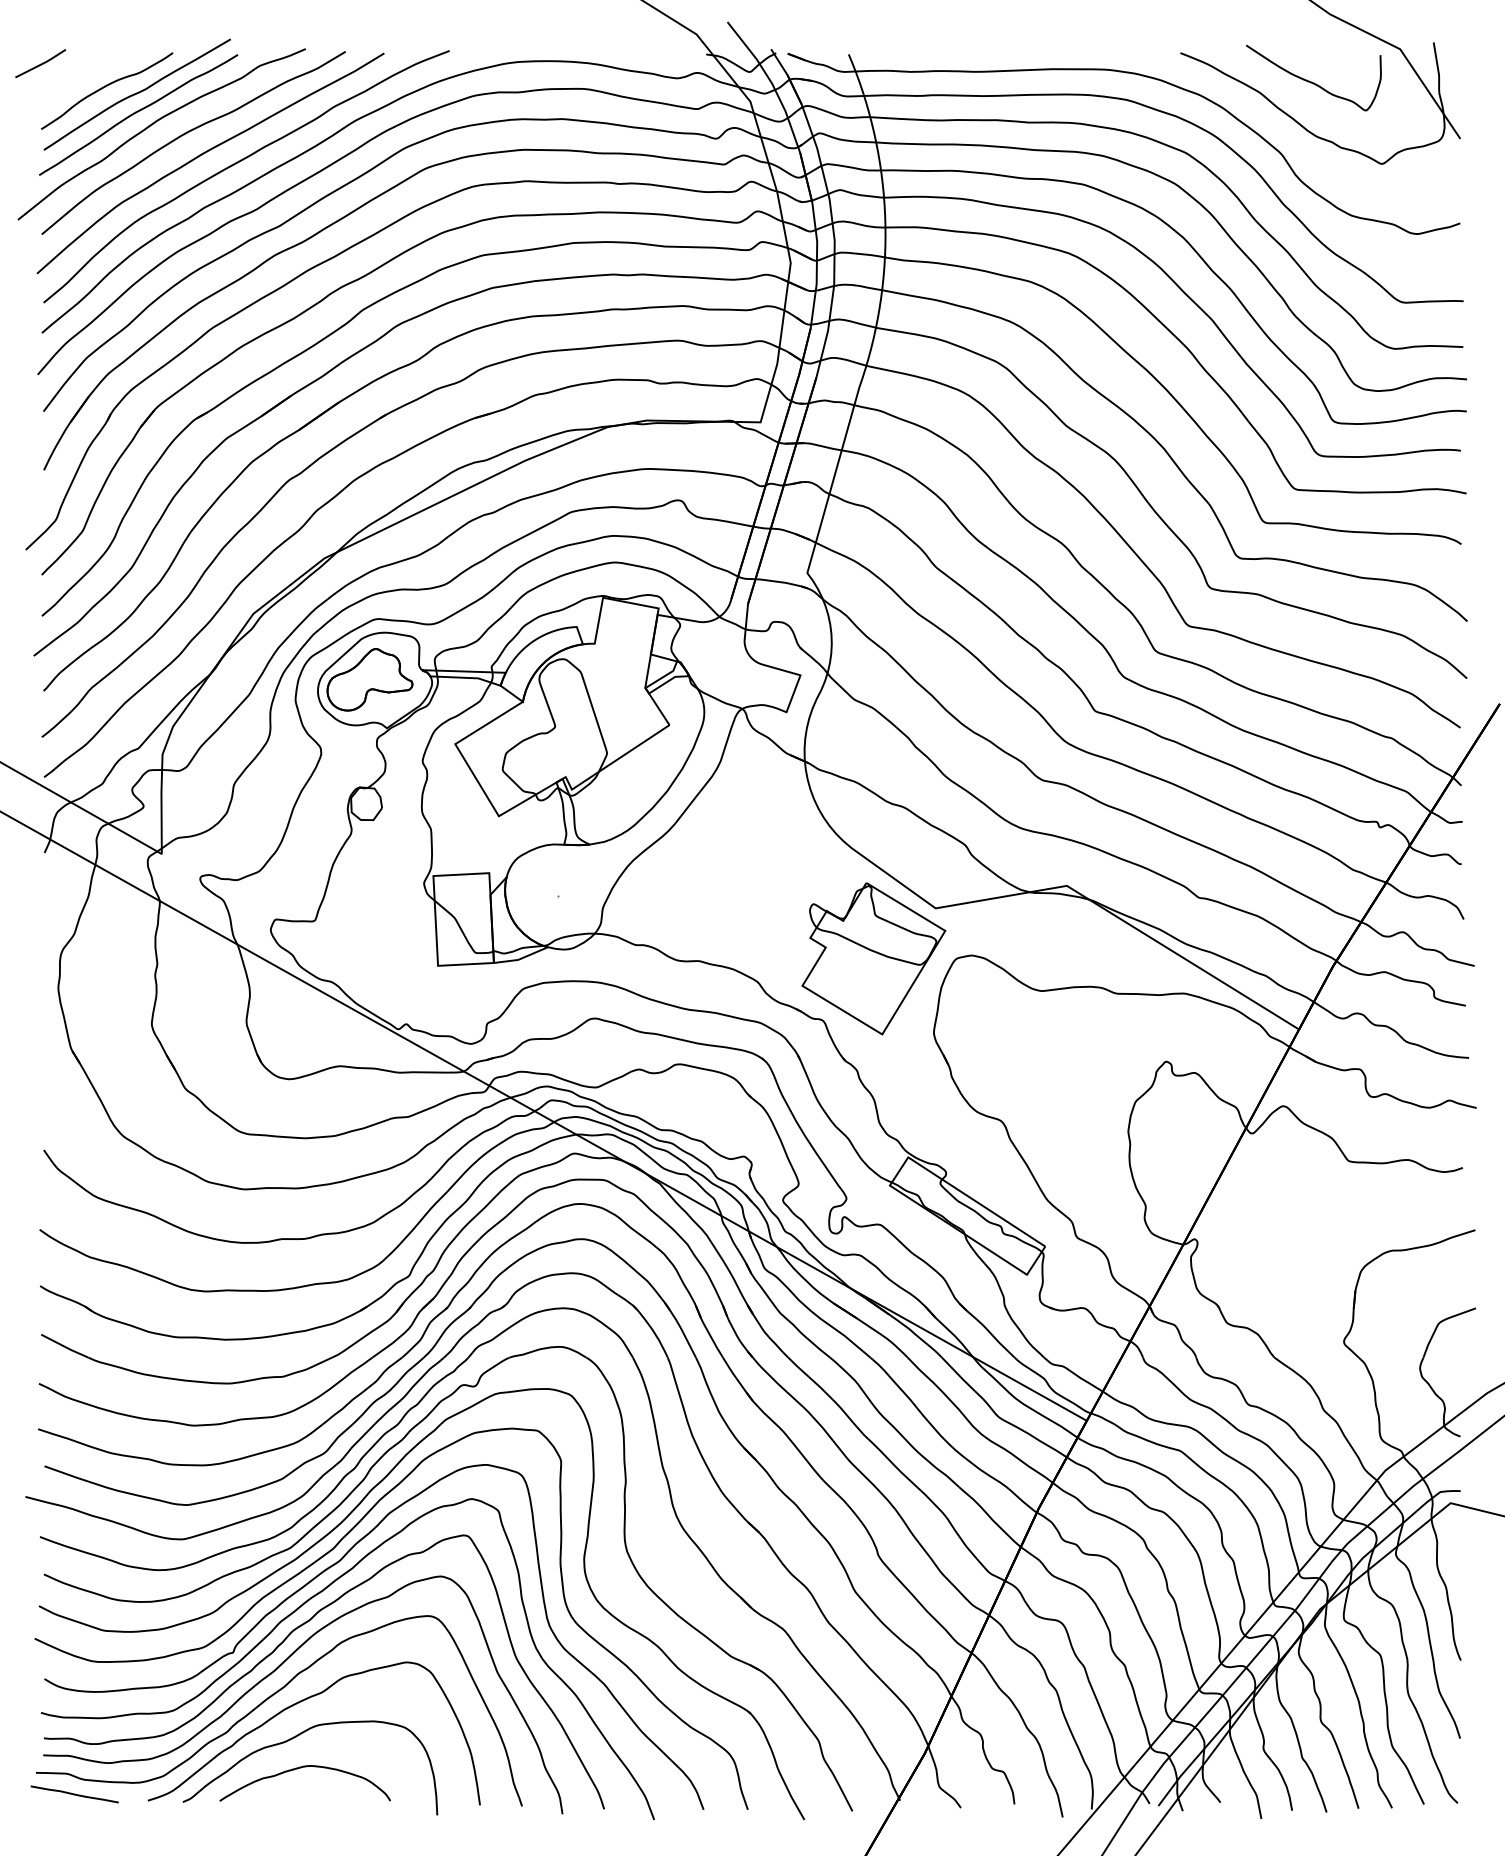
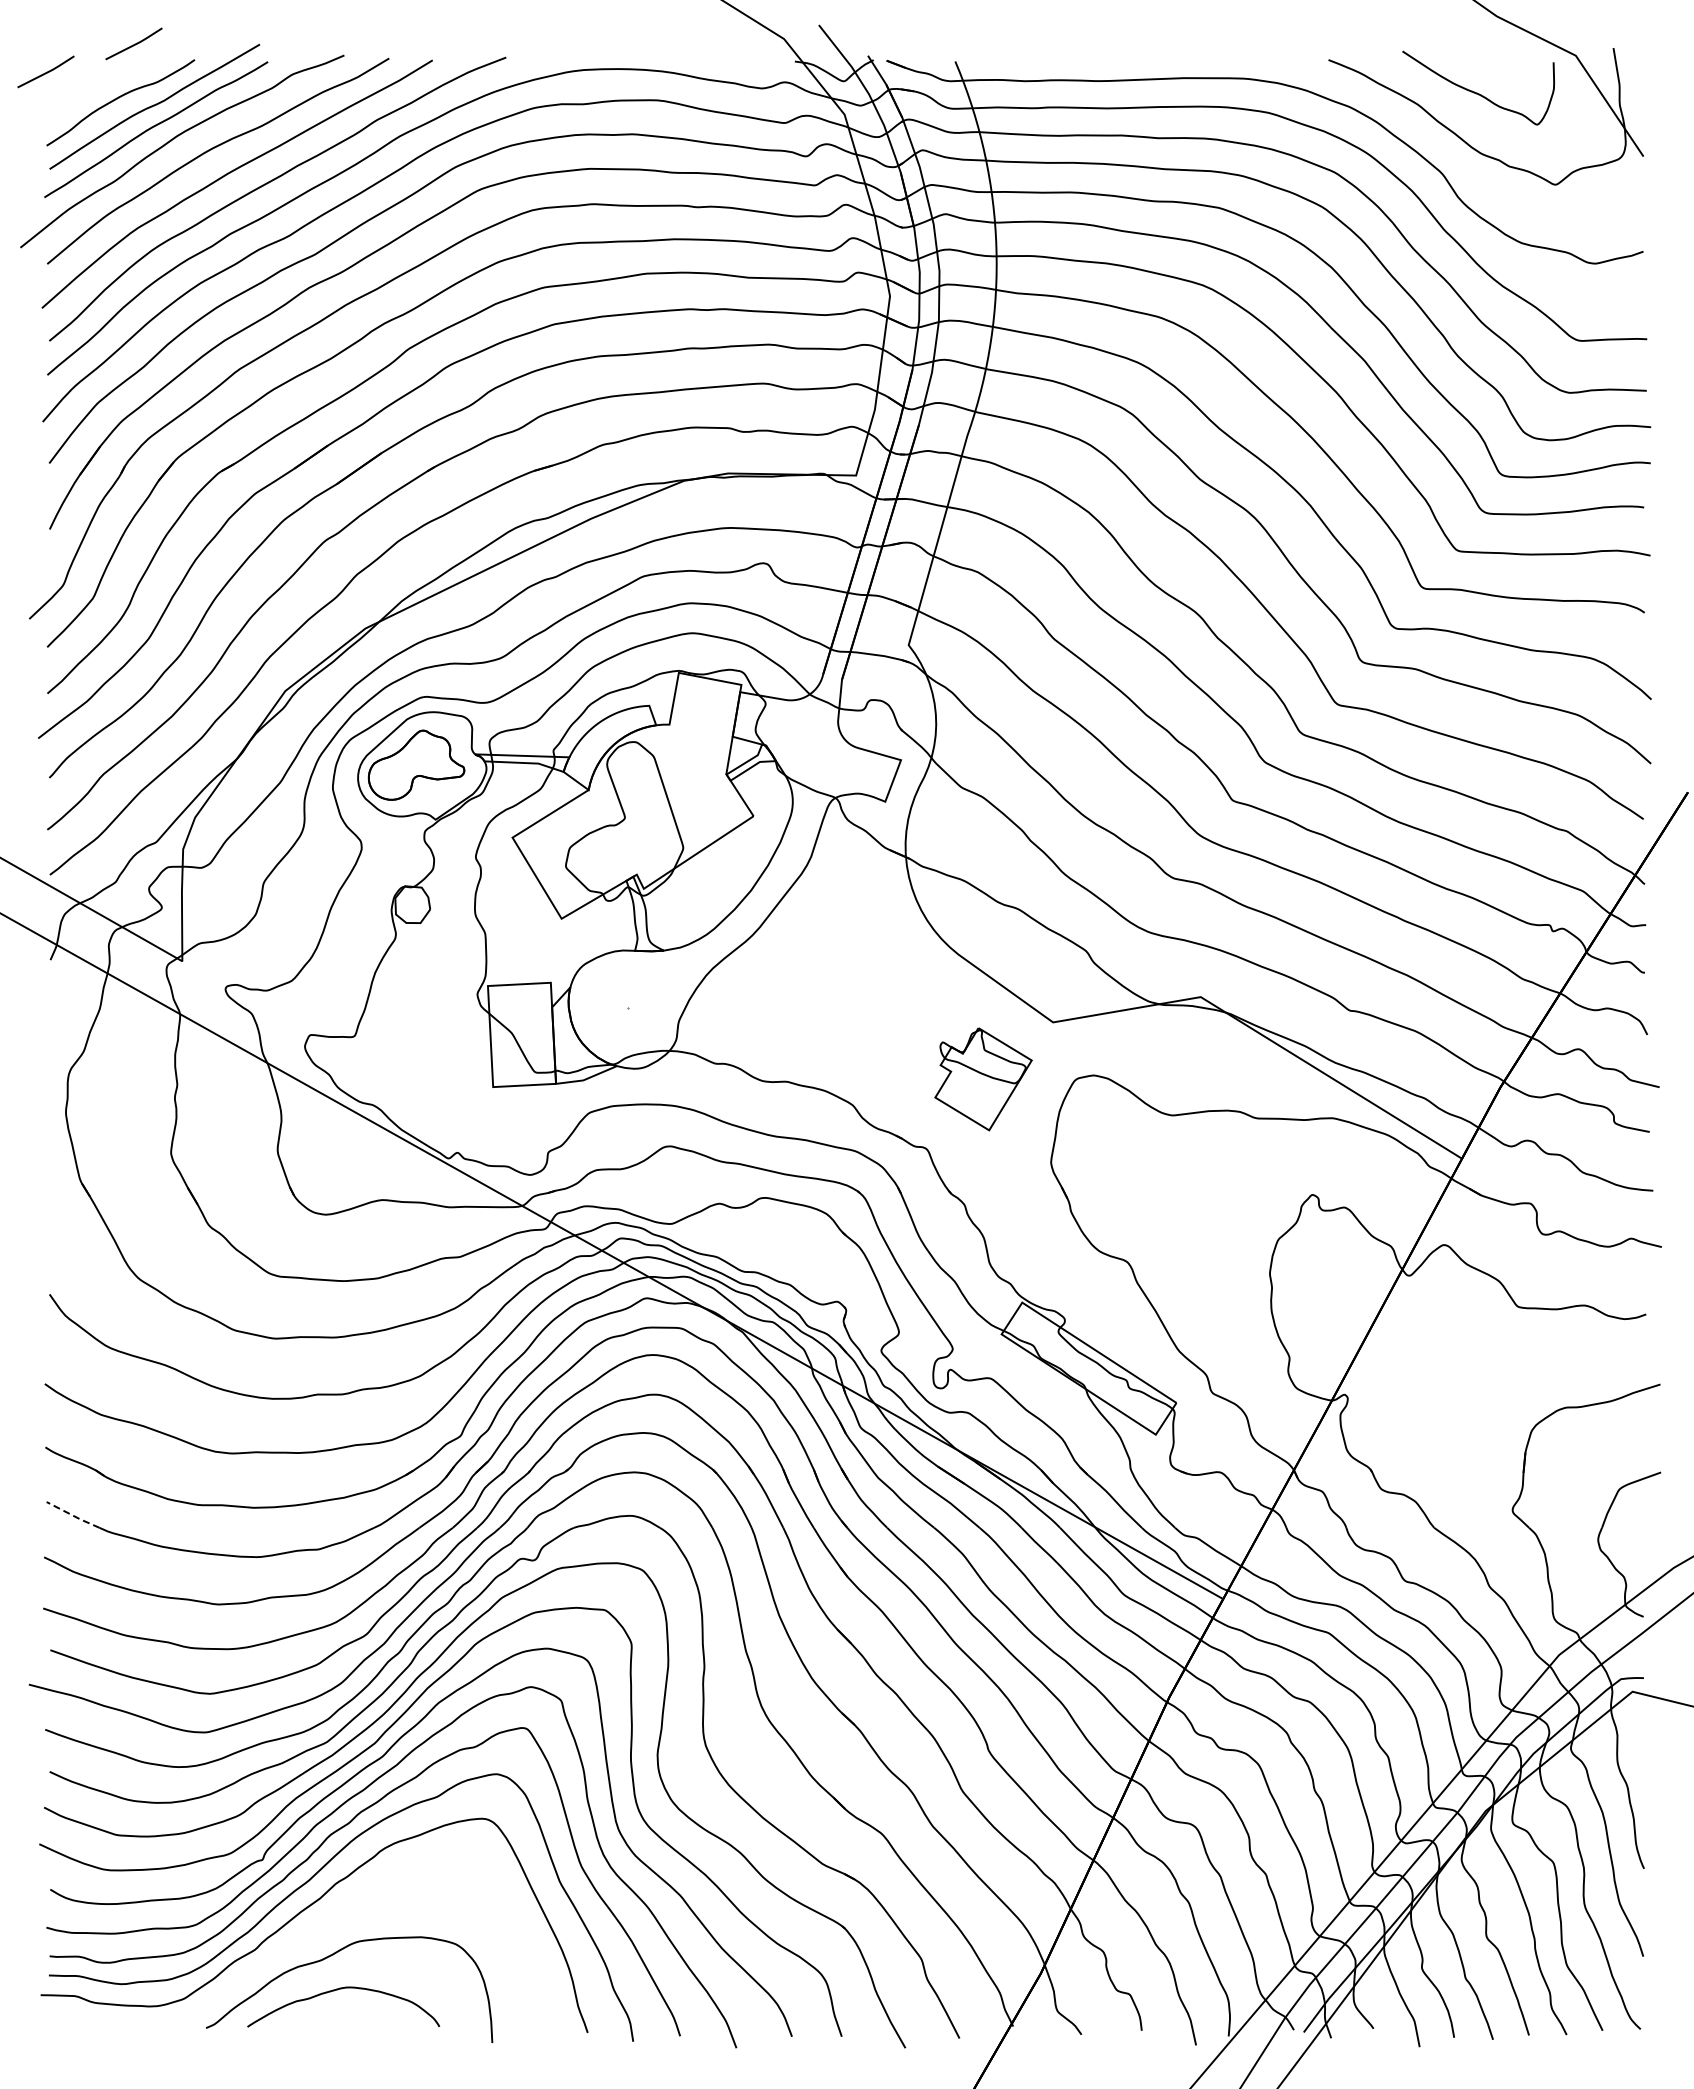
line: (119, 38) -> (134, 43), added
part: (873, 959) -> (983, 1079), size x0.6
line: (65, 1346) -> (73, 1515), solid -> dashed
curve: (299, 1702) -> (337, 1916), removed
line: (73, 1794) -> (83, 2019), removed

